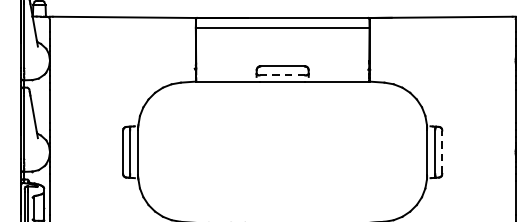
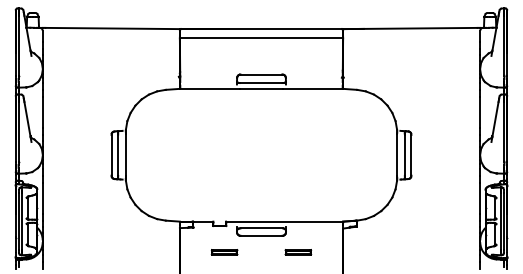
line: (282, 75) -> (261, 83), dashed -> solid
line: (442, 151) -> (411, 154), dashed -> solid

